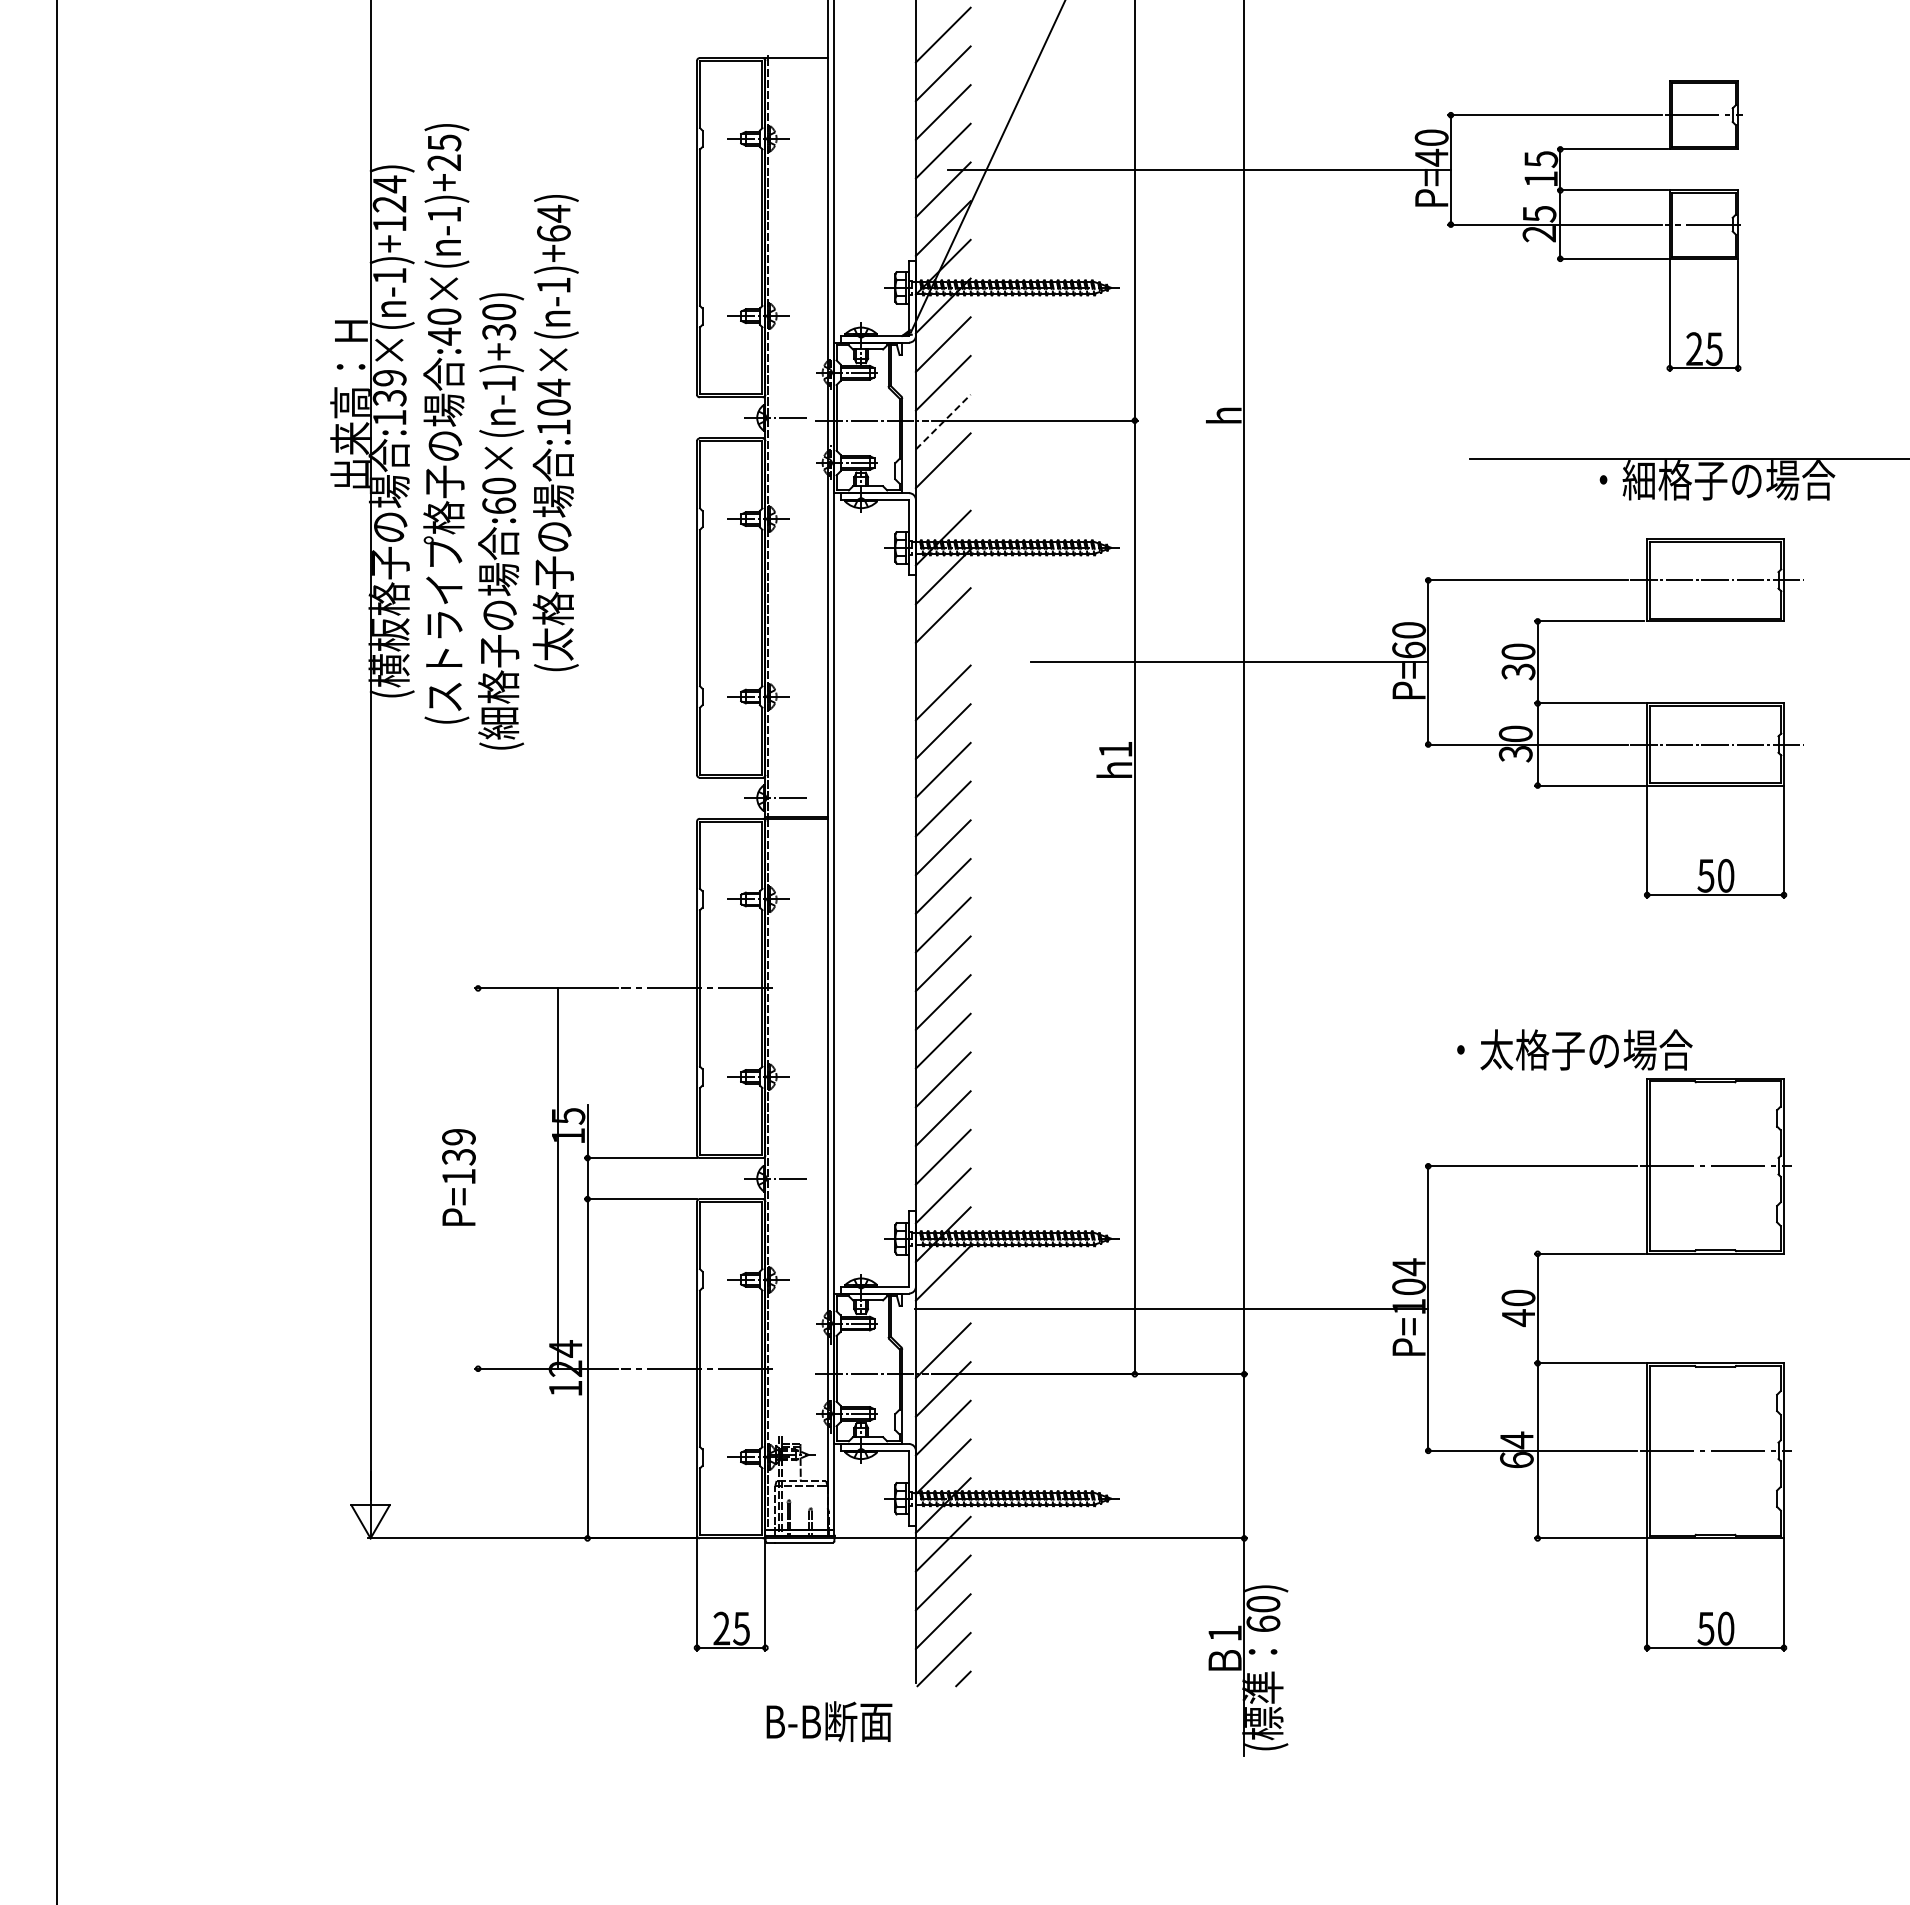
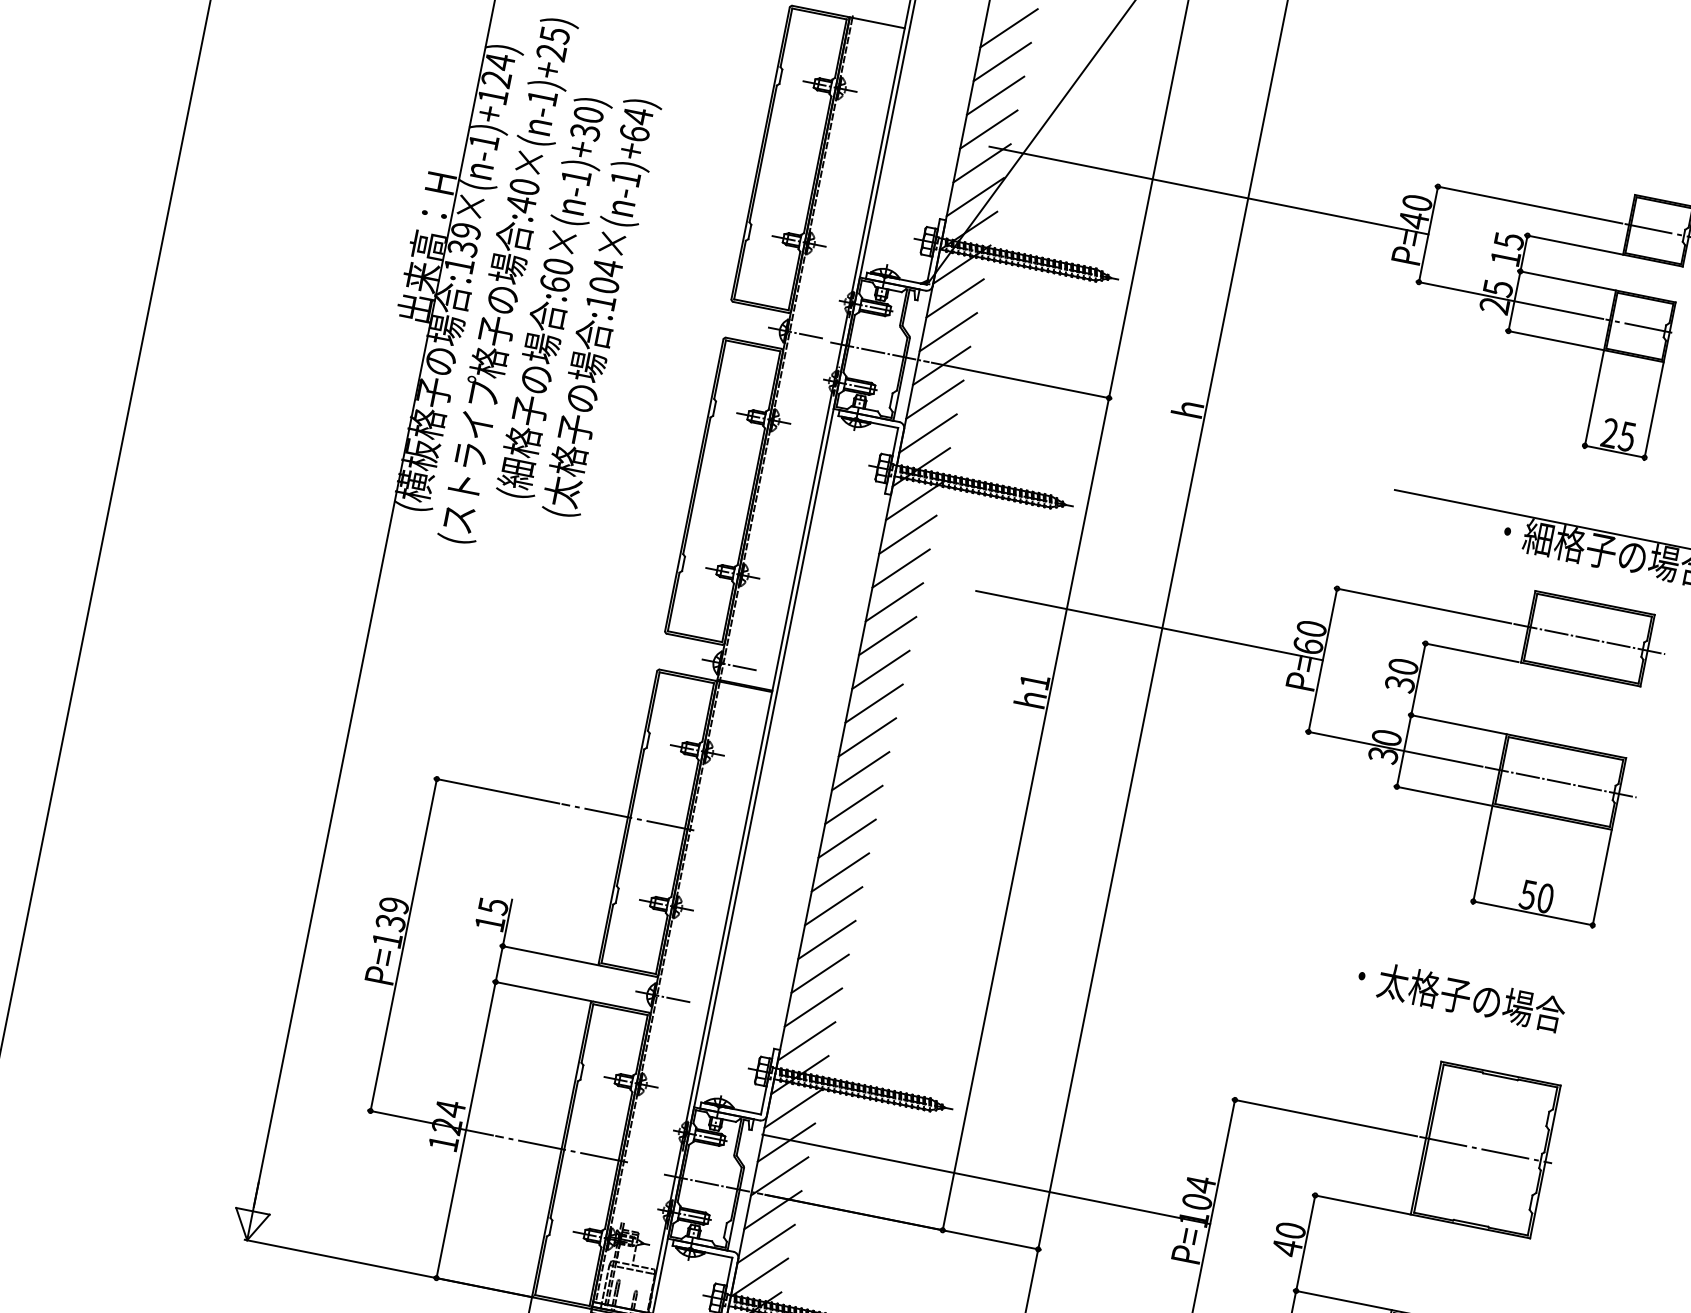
line: (943, 422) -> (941, 366), dashed -> solid
line: (942, 499) -> (927, 433), added
text: (501, 521) -> (554, 298), moved
line: (942, 653) -> (900, 567), added
text: (1574, 1049) -> (1461, 995), moved
line: (558, 1178) -> (404, 945), moved
line: (942, 1311) -> (785, 1141), added

